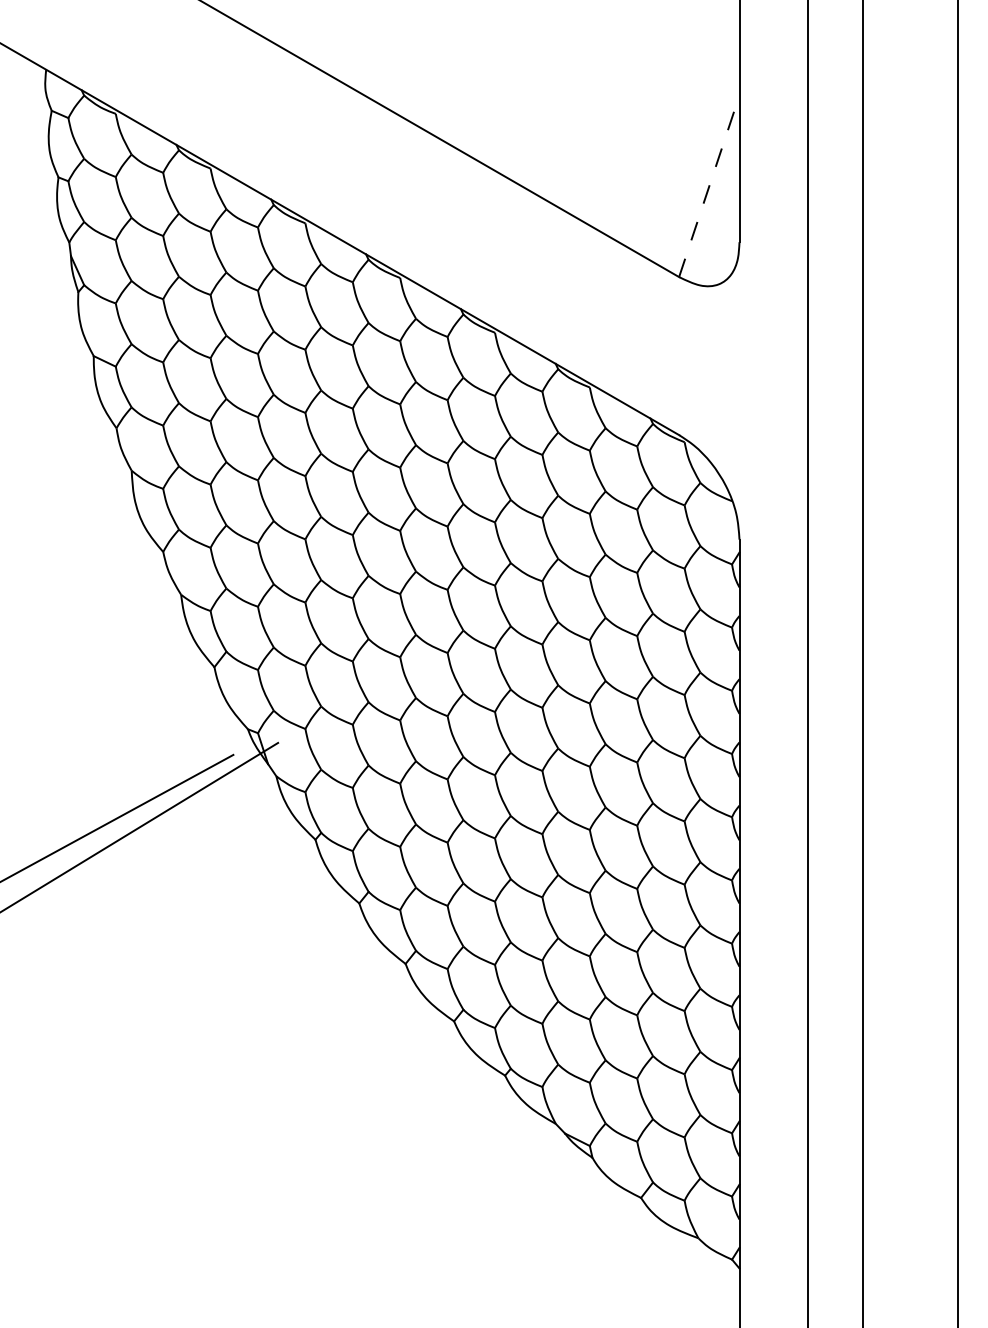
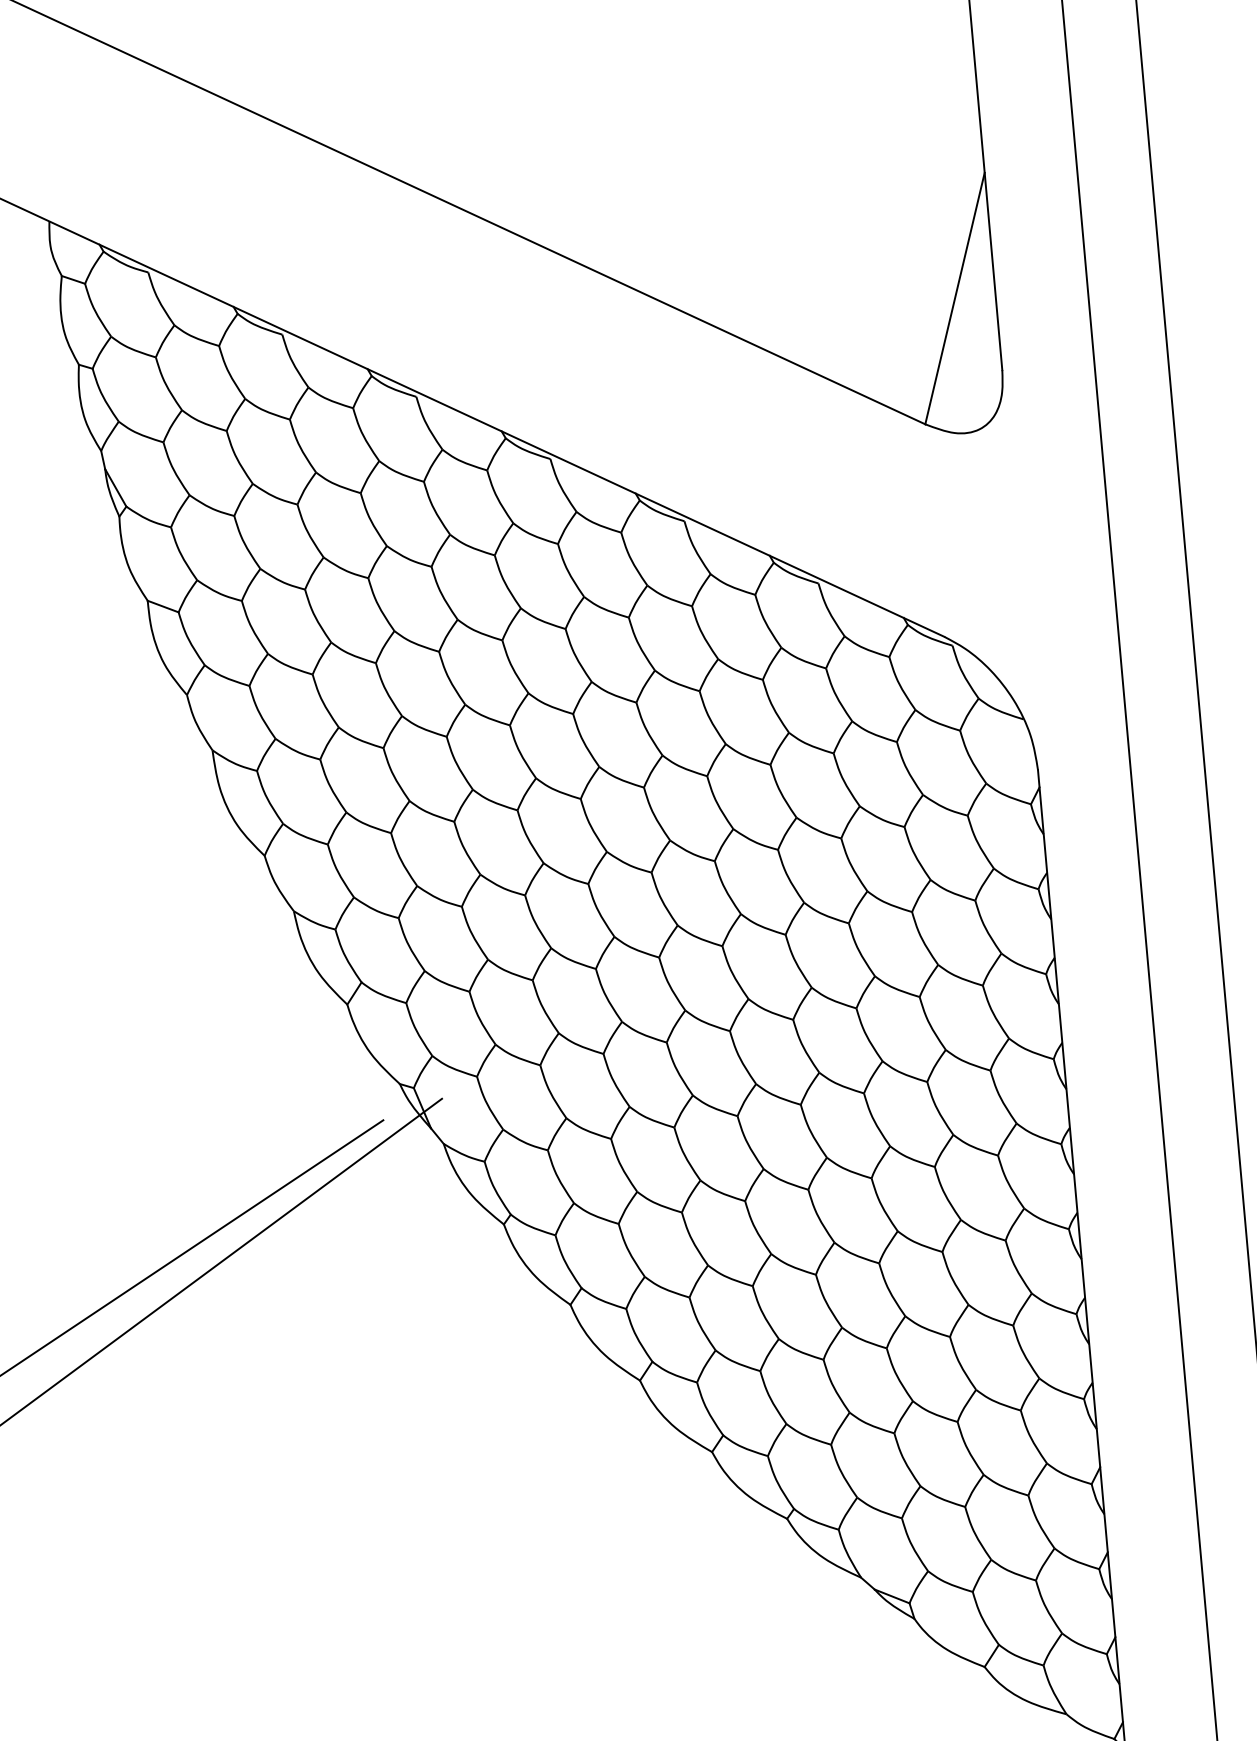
line: (709, 186) -> (955, 298), dashed -> solid

